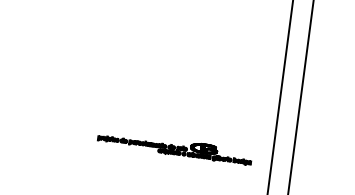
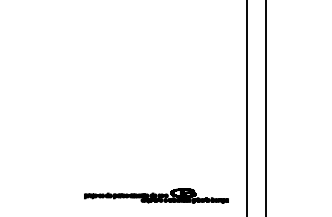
part: (174, 147) -> (156, 195), moved

